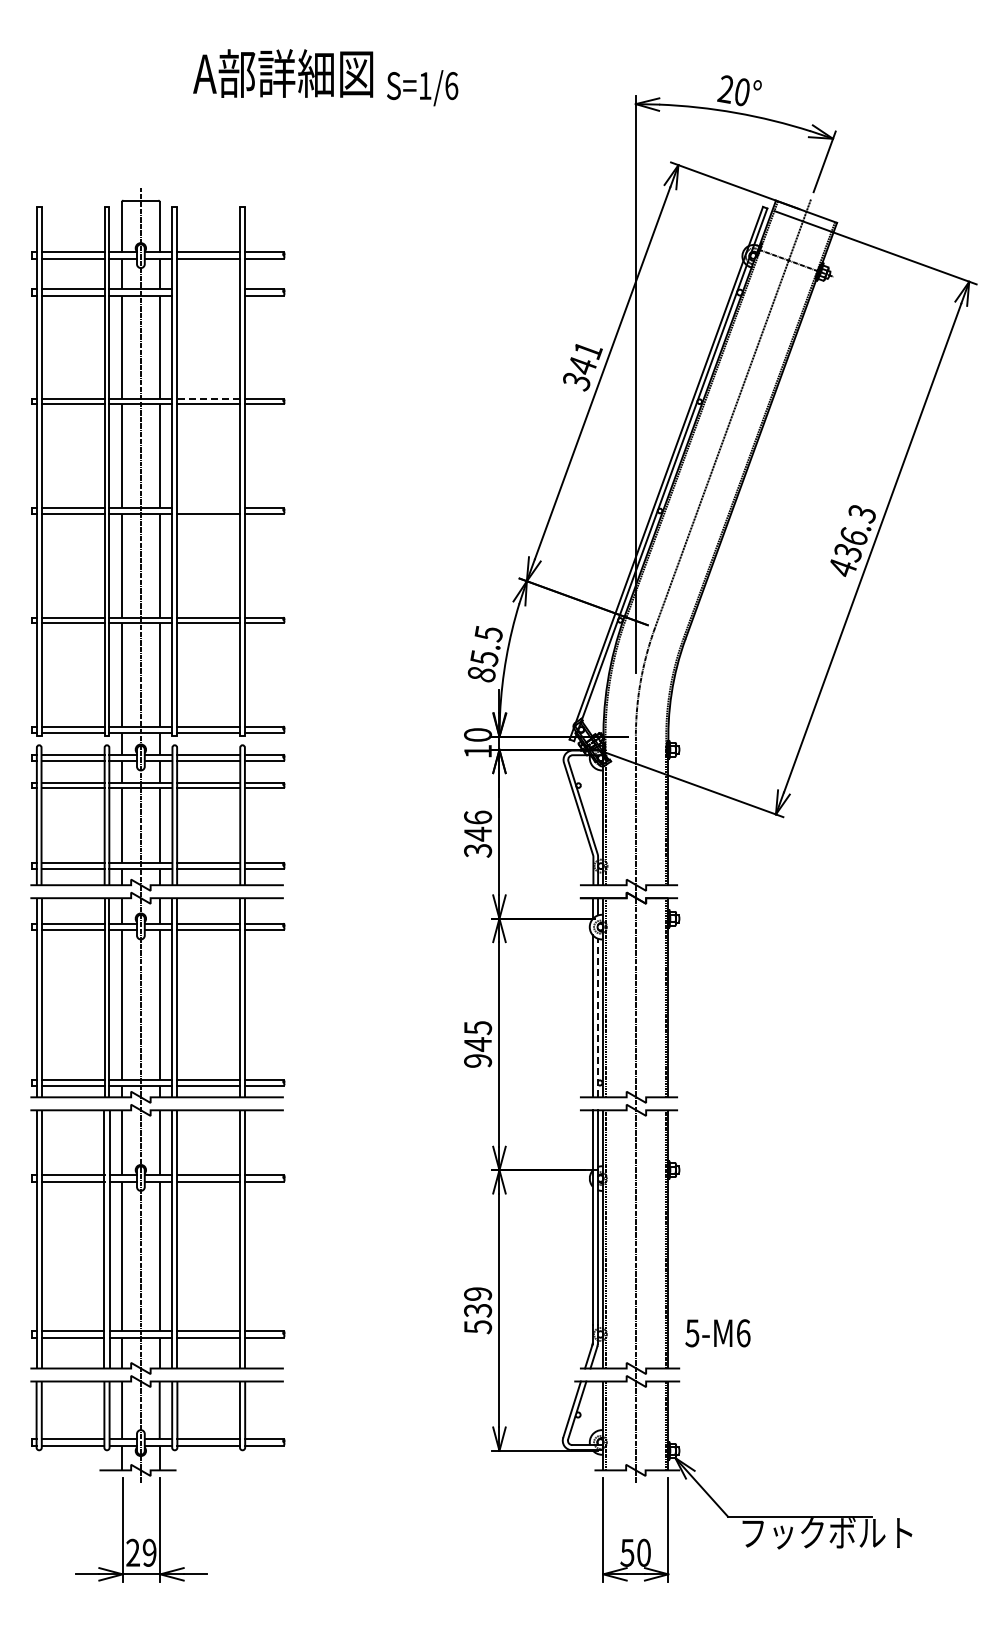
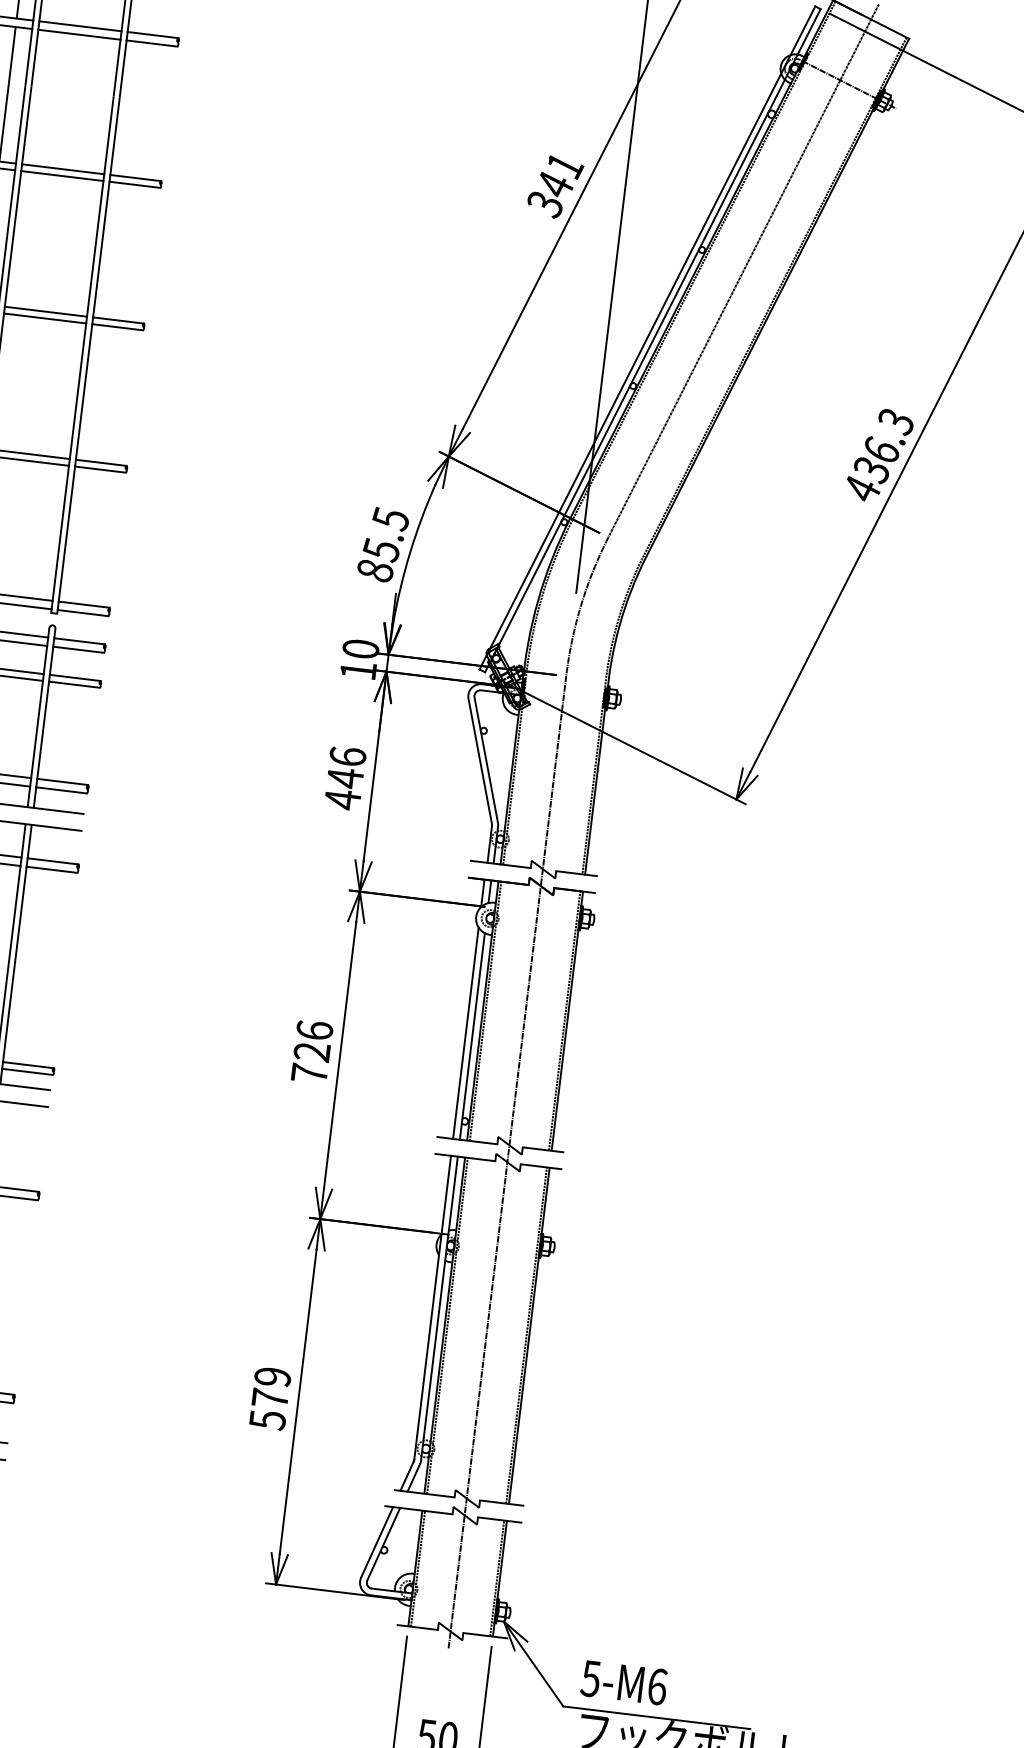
line: (208, 289) -> (80, 26), added
line: (208, 295) -> (79, 34), added
line: (208, 399) -> (62, 169), dashed -> solid
line: (208, 508) -> (45, 311), added
text: (478, 850) -> (343, 799), 346 -> 446
line: (597, 1017) -> (472, 1035), dashed -> solid
text: (478, 1044) -> (312, 1052), 945 -> 726
text: (478, 1310) -> (270, 1398), 539 -> 579
text: (717, 1333) -> (623, 1682), moved

